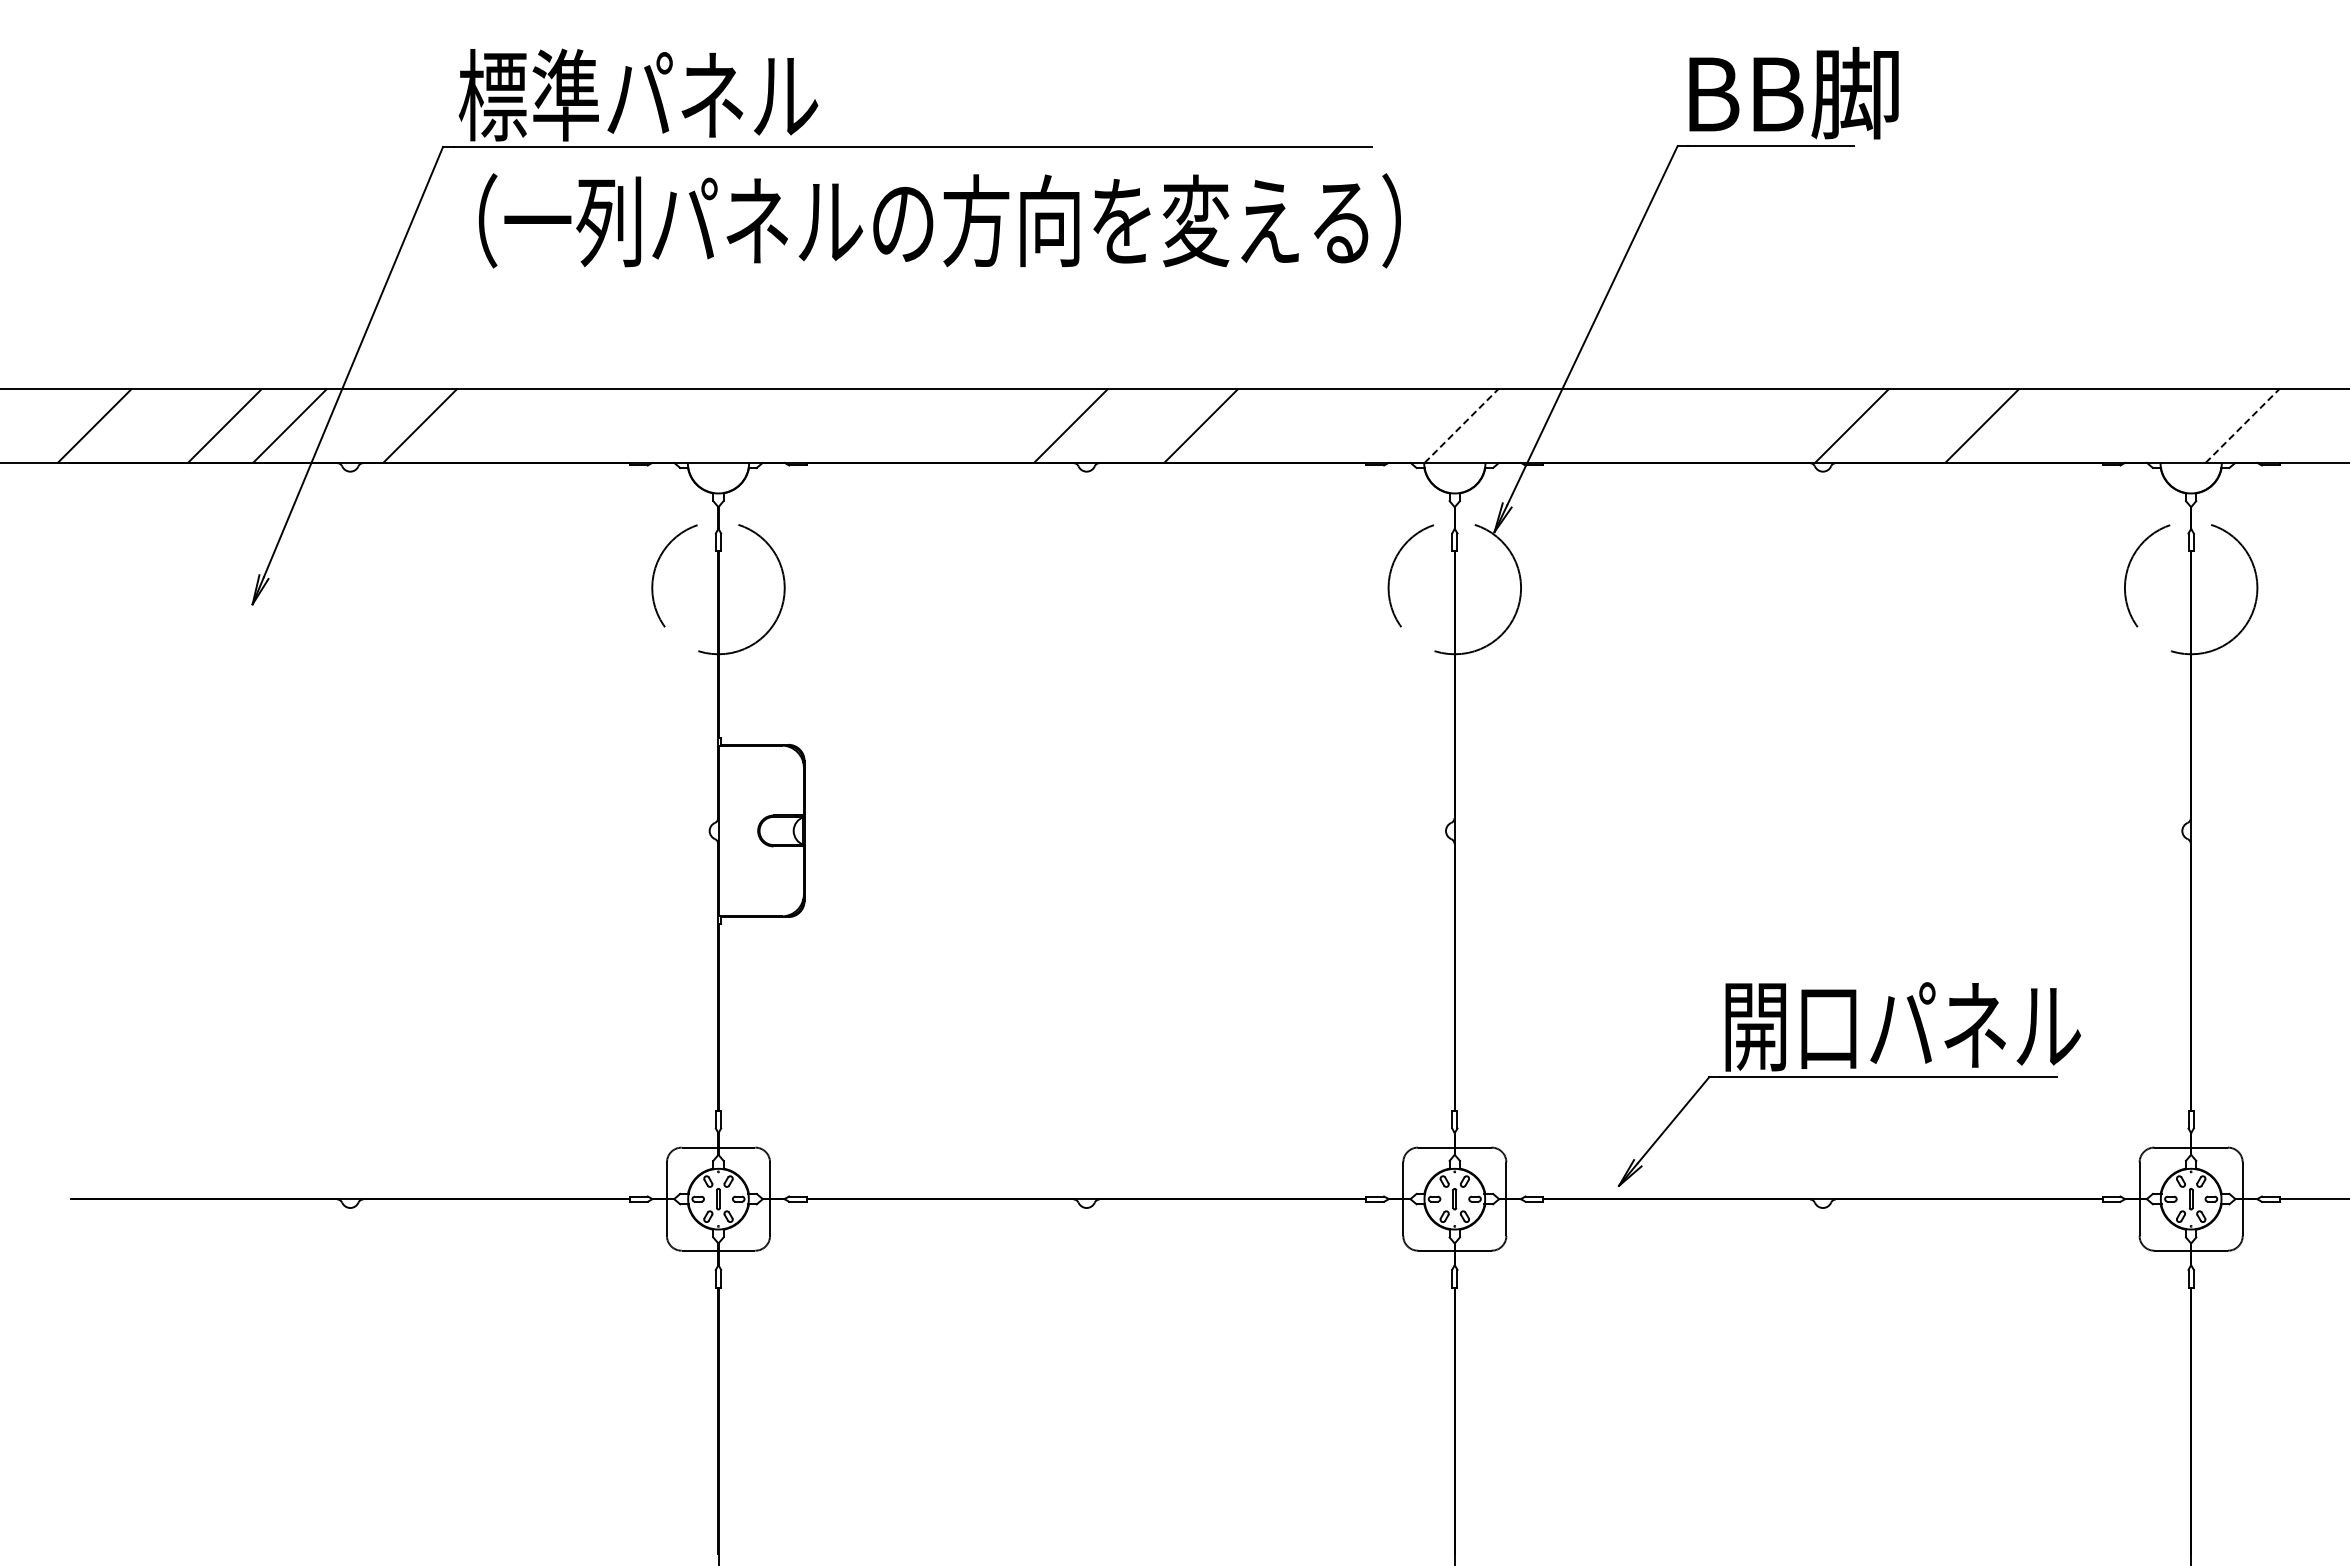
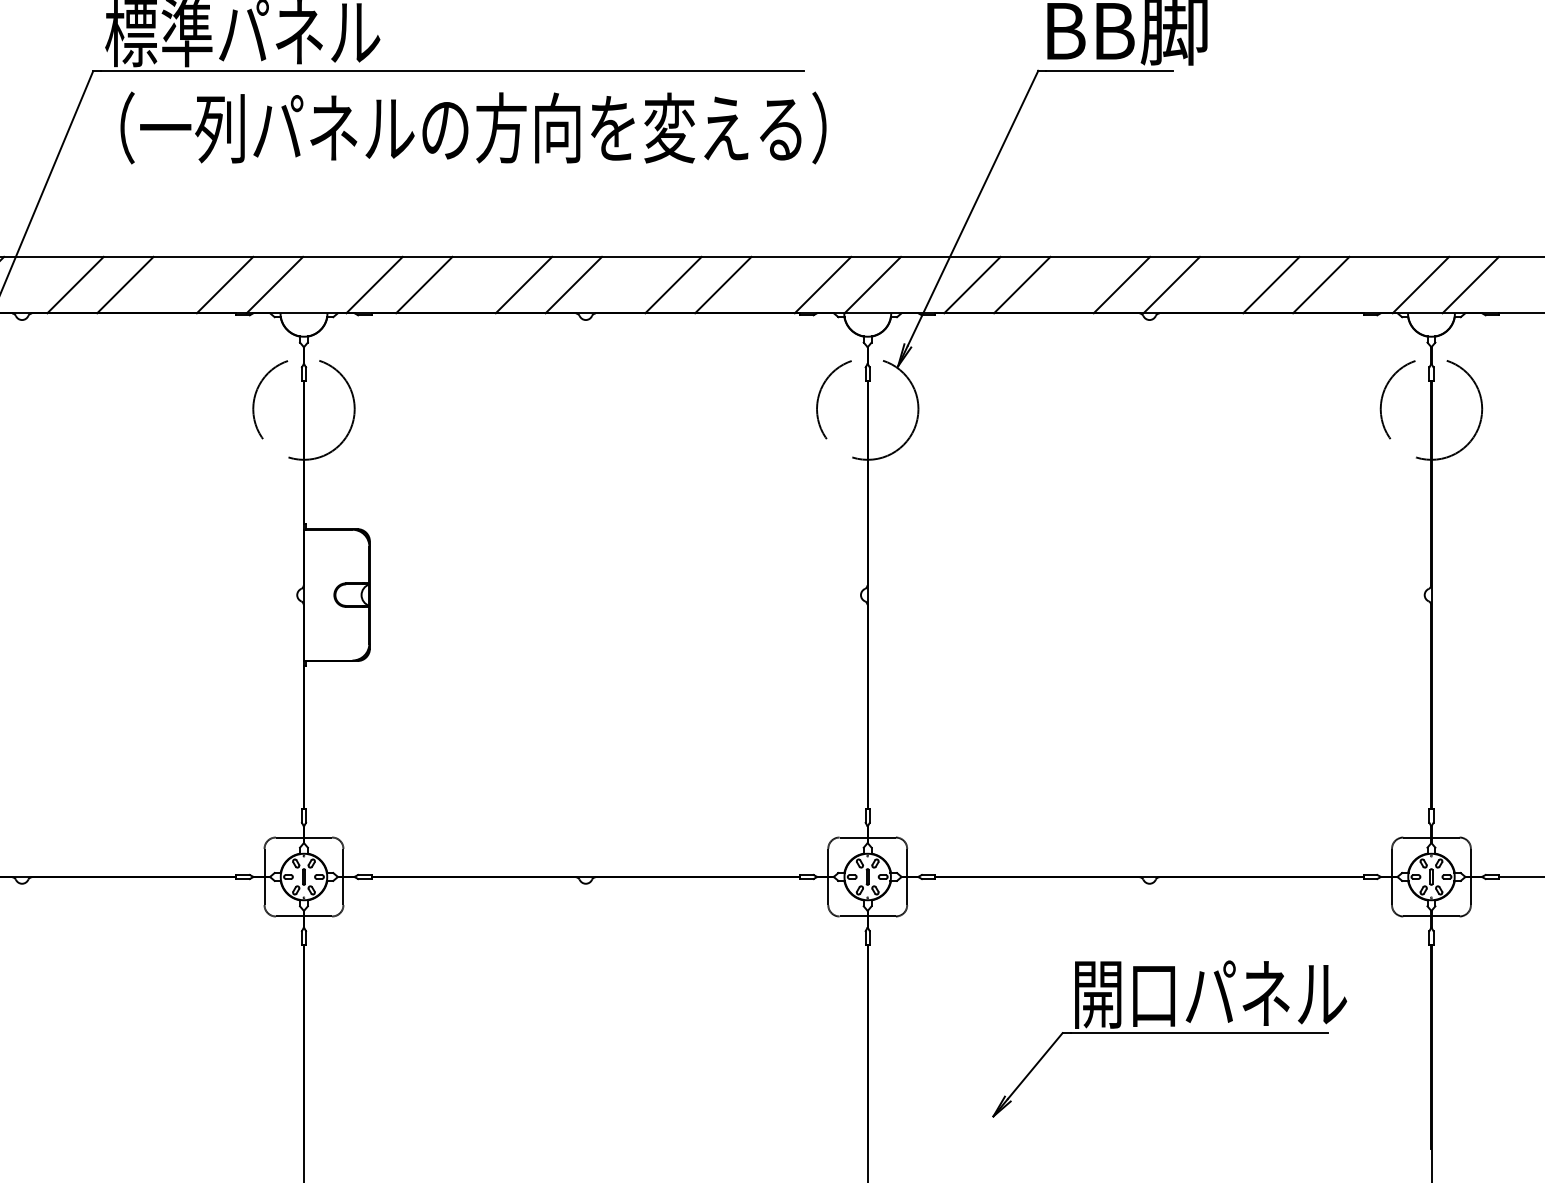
line: (485, 425) -> (125, 284), added
line: (615, 425) -> (225, 284), added
line: (680, 425) -> (274, 284), added
line: (810, 425) -> (374, 284), added
line: (875, 425) -> (424, 284), added
line: (1005, 425) -> (523, 284), added
line: (1266, 425) -> (723, 284), added
line: (1396, 425) -> (823, 284), added
line: (1461, 425) -> (872, 284), dashed -> solid
line: (1591, 425) -> (972, 284), added
line: (1656, 425) -> (1022, 284), added
line: (1786, 425) -> (1121, 284), added
line: (2047, 425) -> (1321, 284), added
line: (2177, 425) -> (1421, 284), added
line: (2242, 425) -> (1470, 284), dashed -> solid
part: (1848, 1077) -> (1169, 1033), moved

